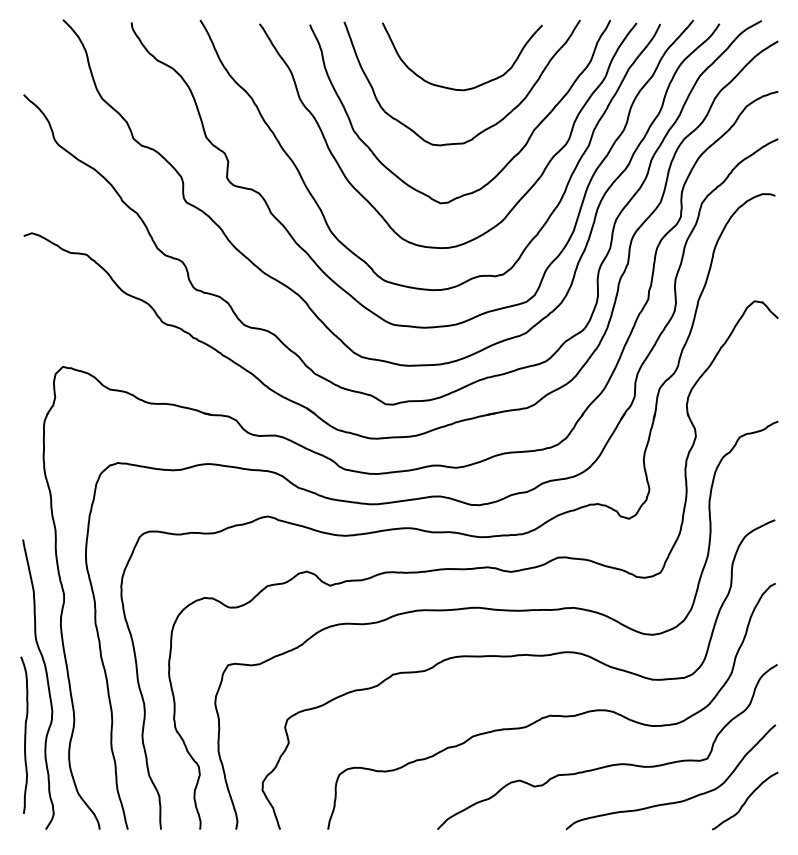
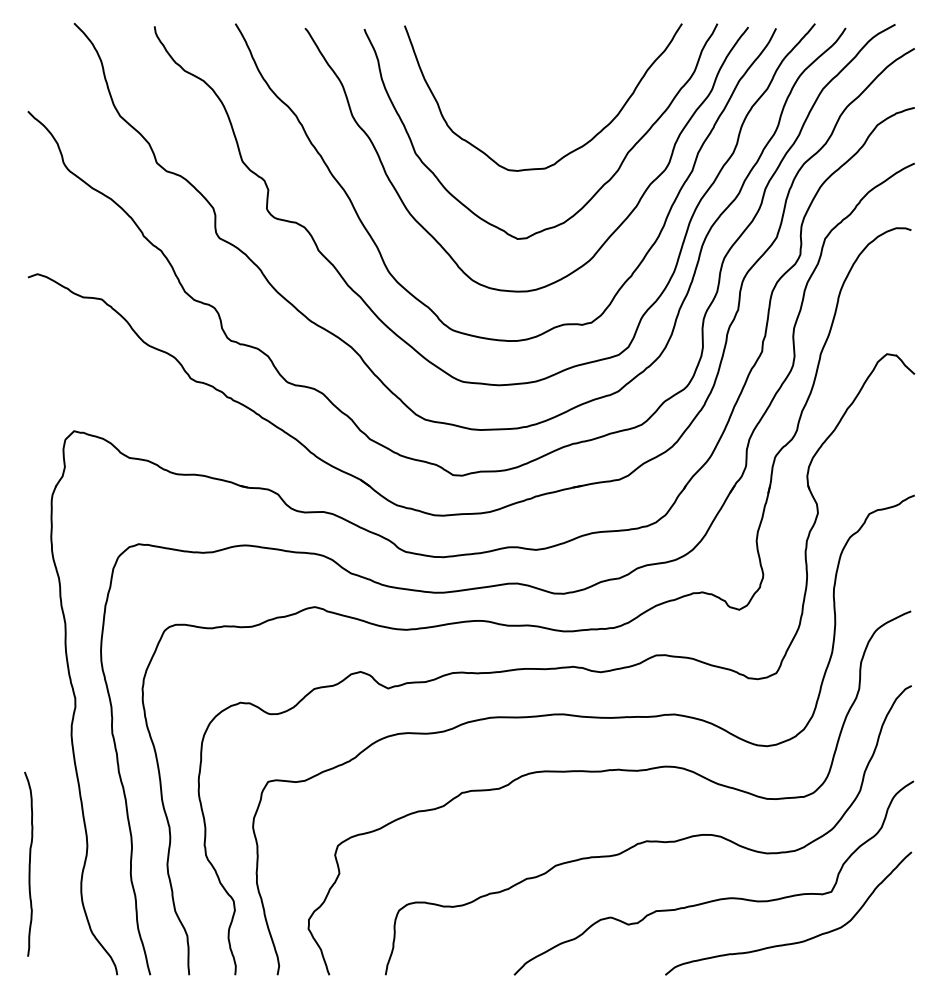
curve: (475, 86) -> (558, 101), removed
curve: (47, 684) -> (55, 804), removed
curve: (744, 801) -> (875, 941), removed

